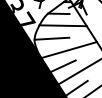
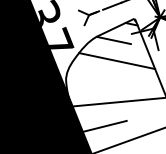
line: (51, 38) -> (94, 78), removed

